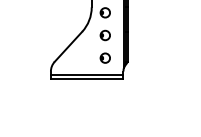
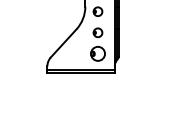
part: (104, 57) -> (97, 53), size x1.6

